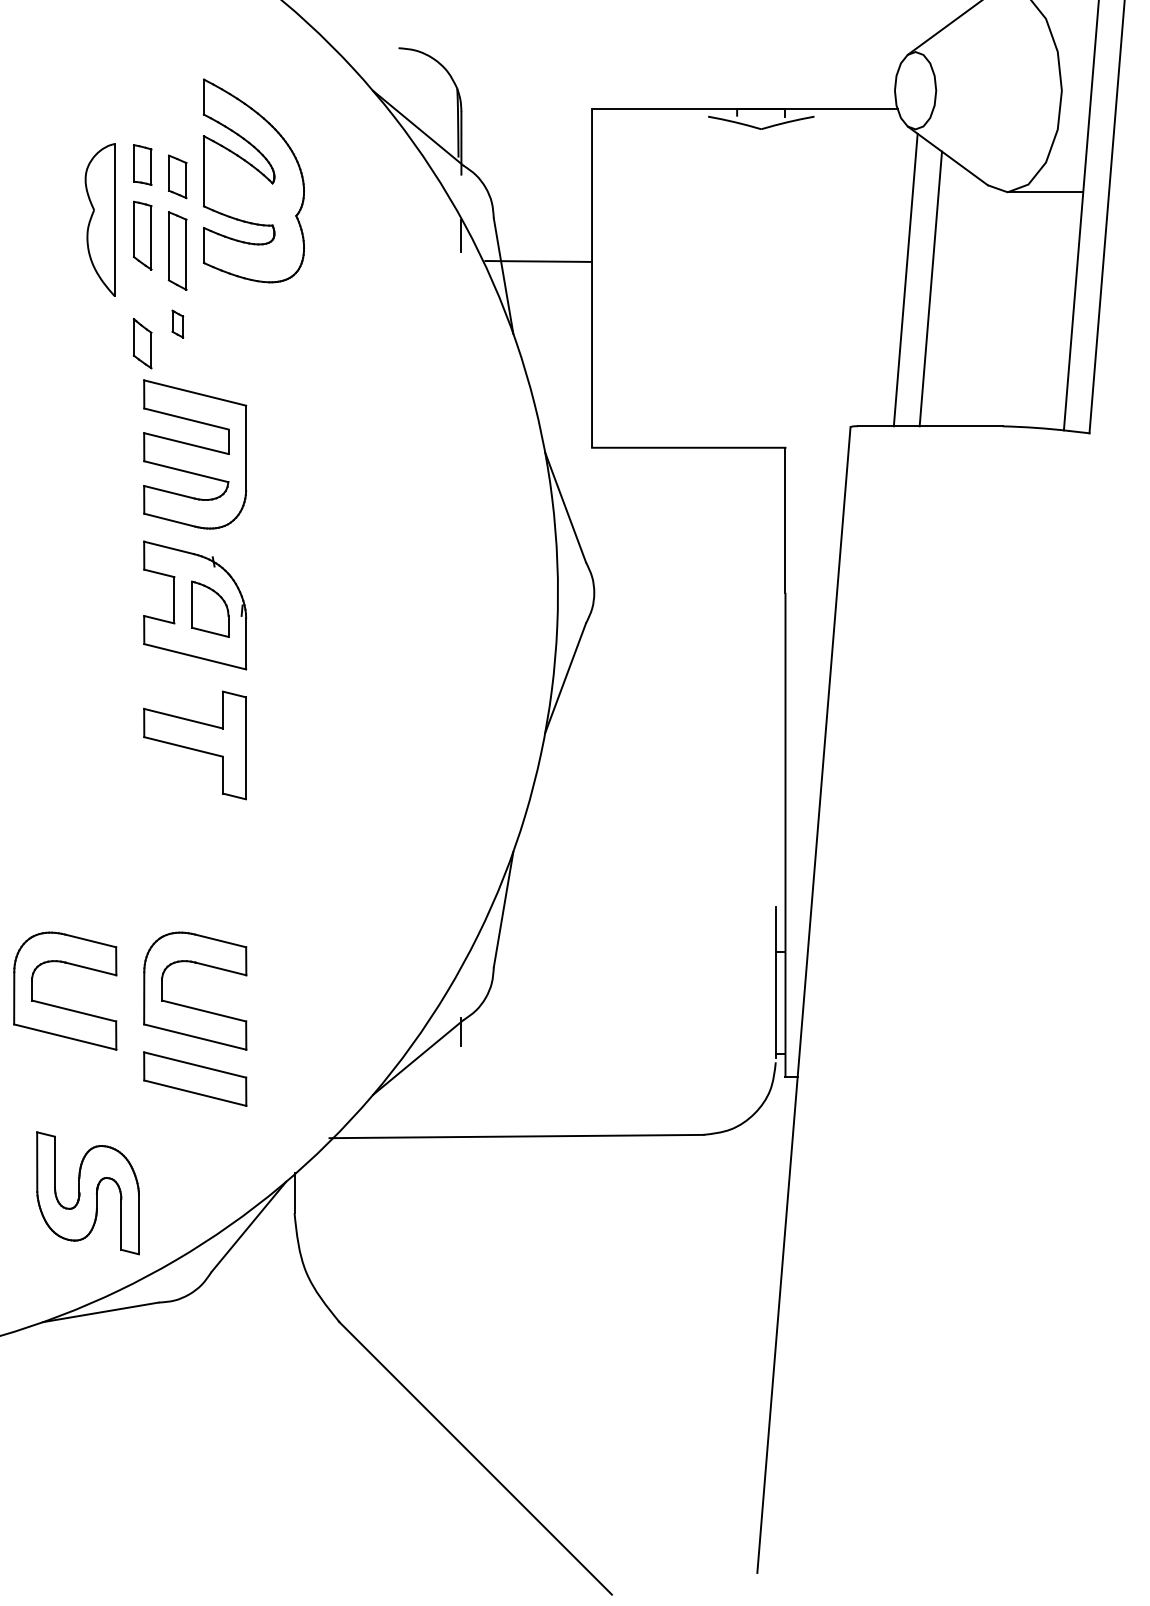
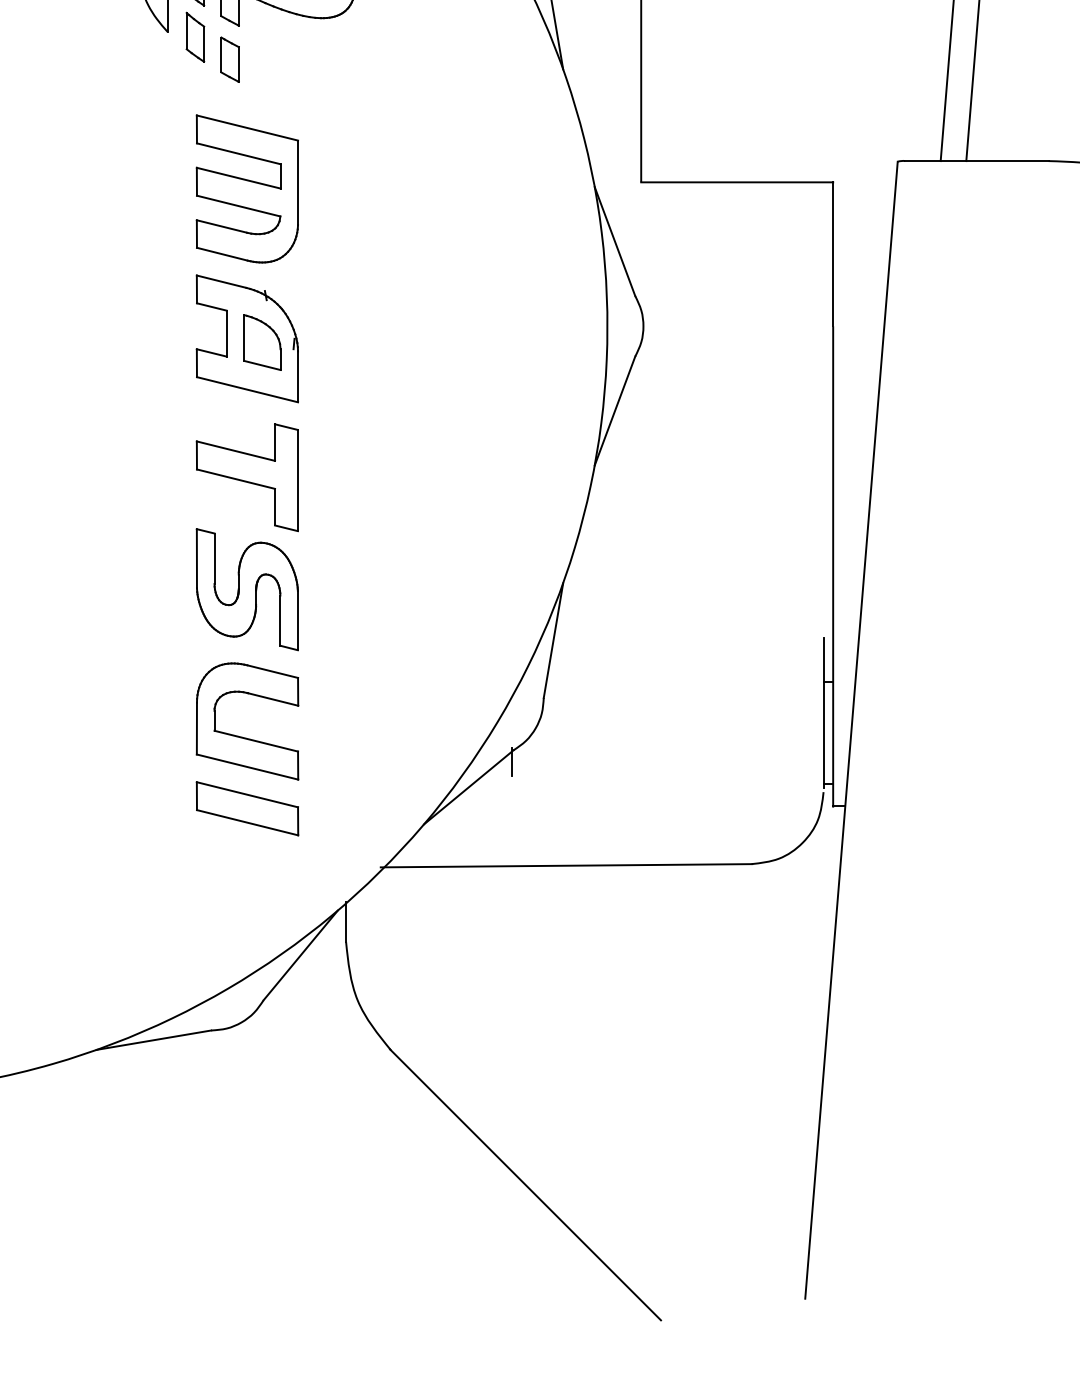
part: (177, 323) -> (229, 59), size x1.67
part: (142, 343) -> (195, 37), moved
part: (60, 1006) -> (113, 736), removed
part: (87, 1193) -> (246, 589), moved

